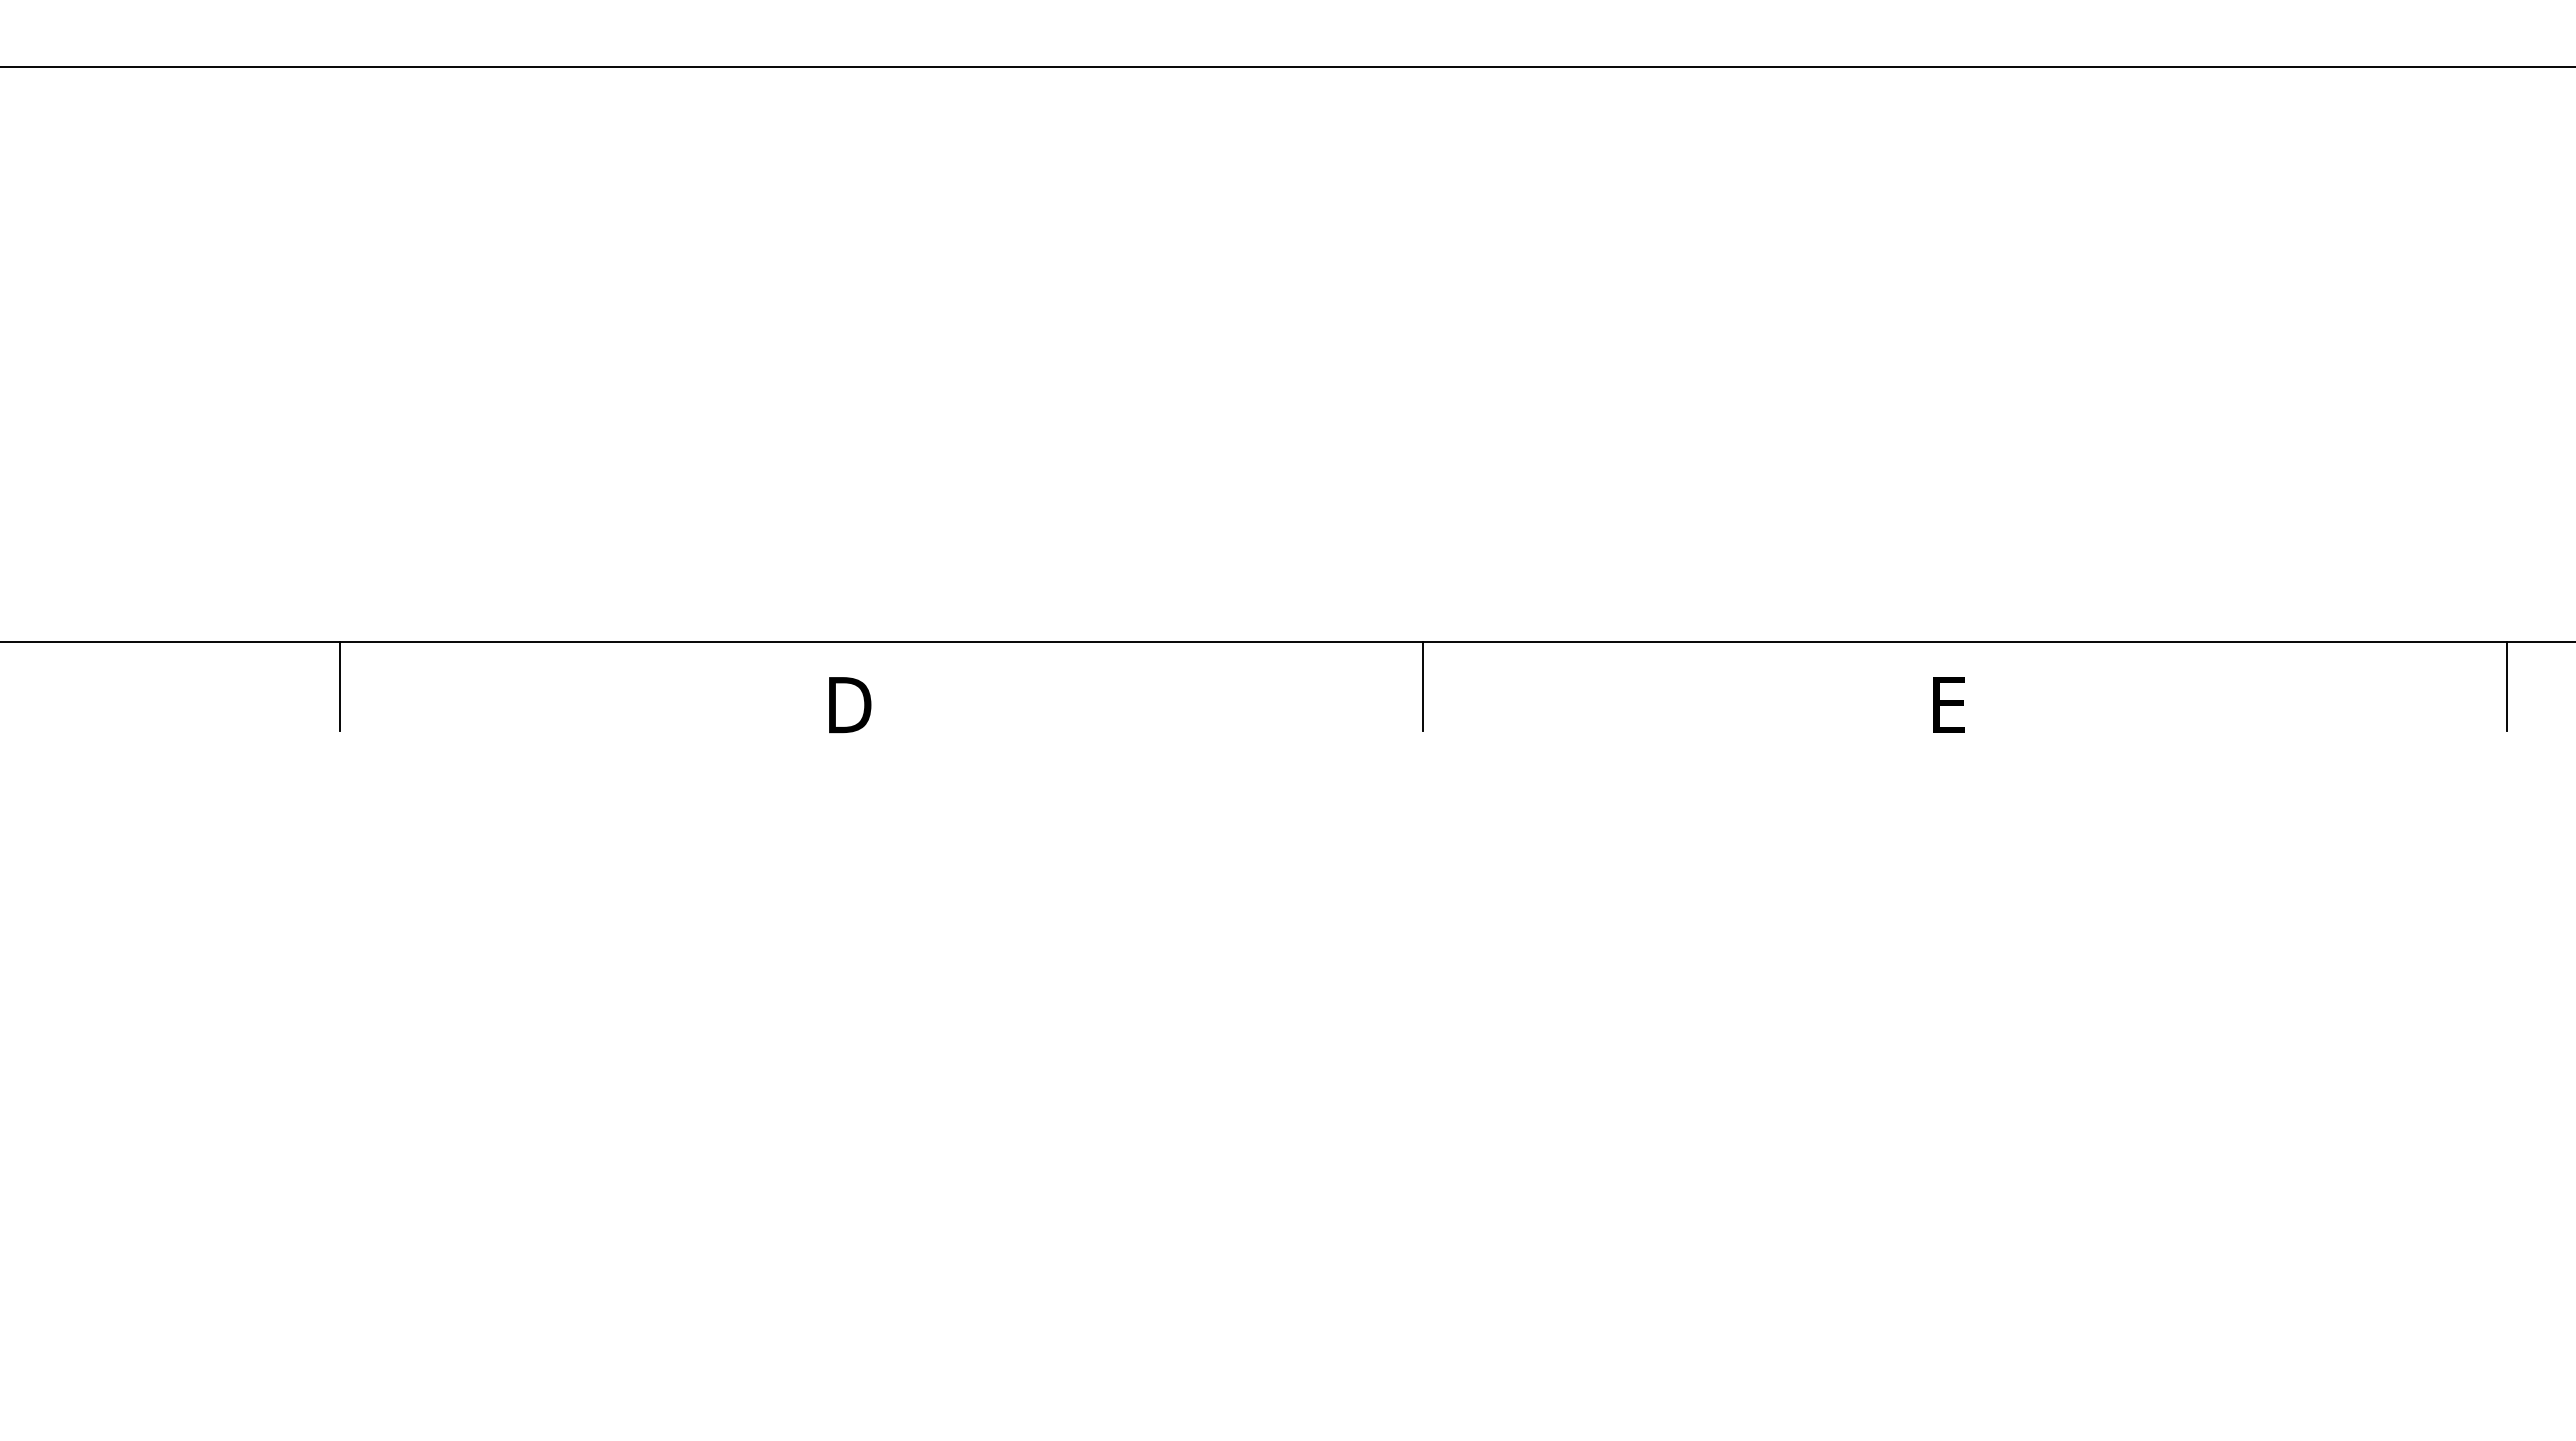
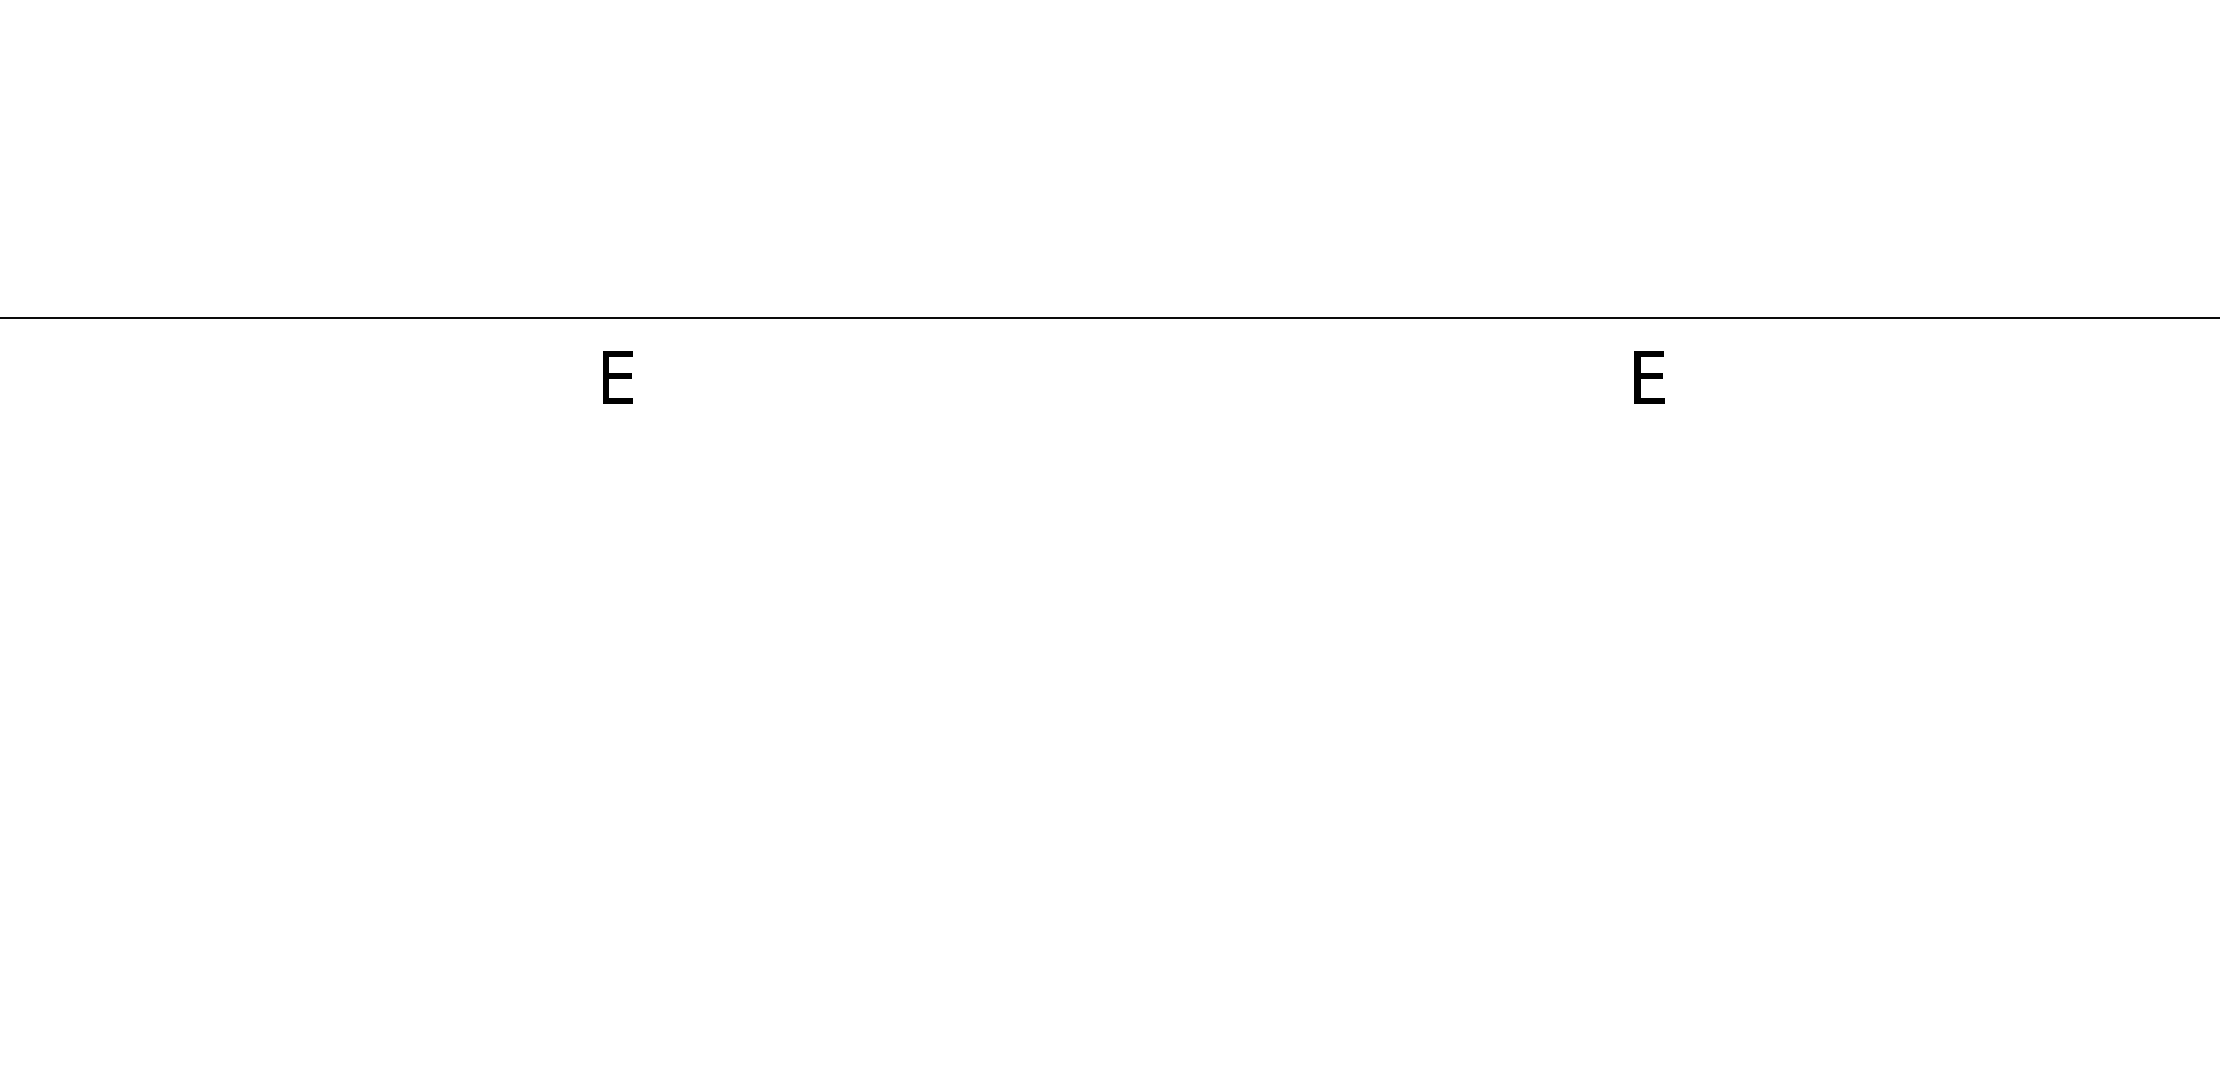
line: (340, 686) -> (139, 360), removed
line: (1423, 686) -> (1156, 360), removed
line: (2506, 686) -> (2172, 360), removed
text: (850, 705) -> (618, 378), D -> E

